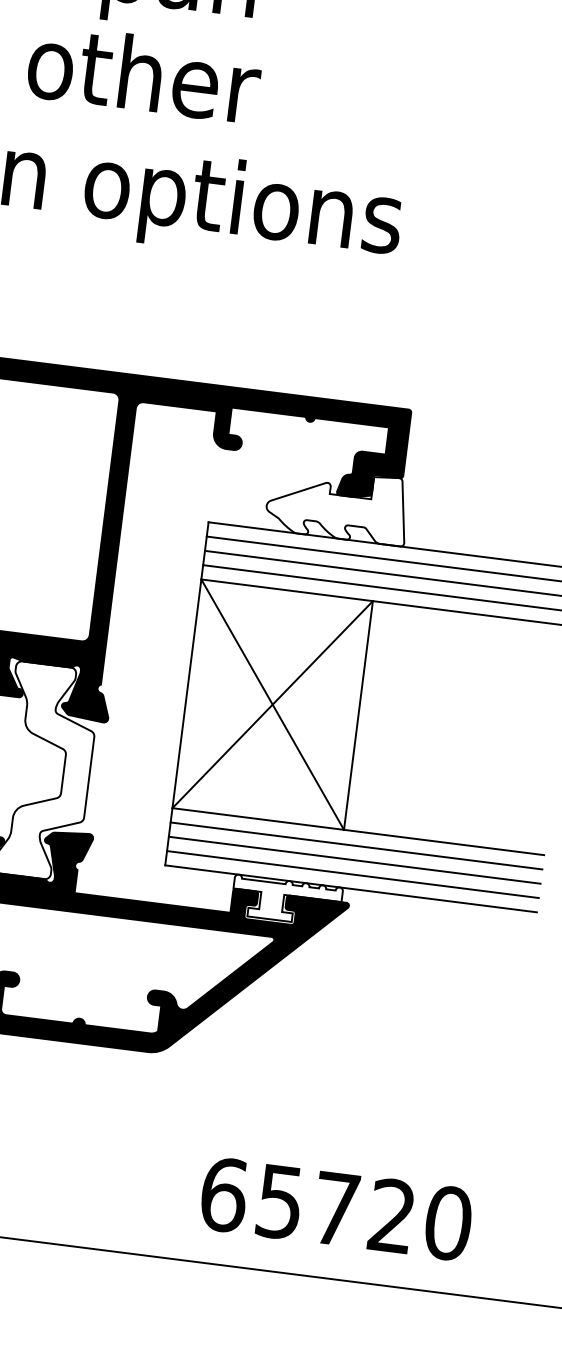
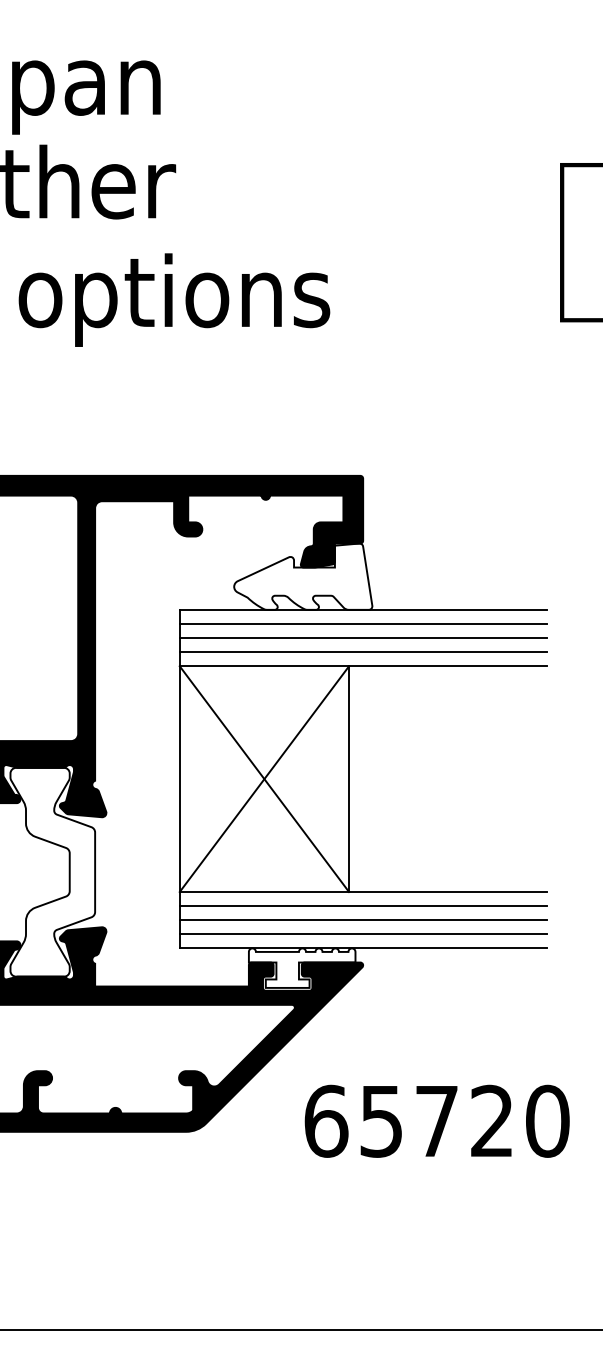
text: (335, 1208) -> (436, 1120), moved

